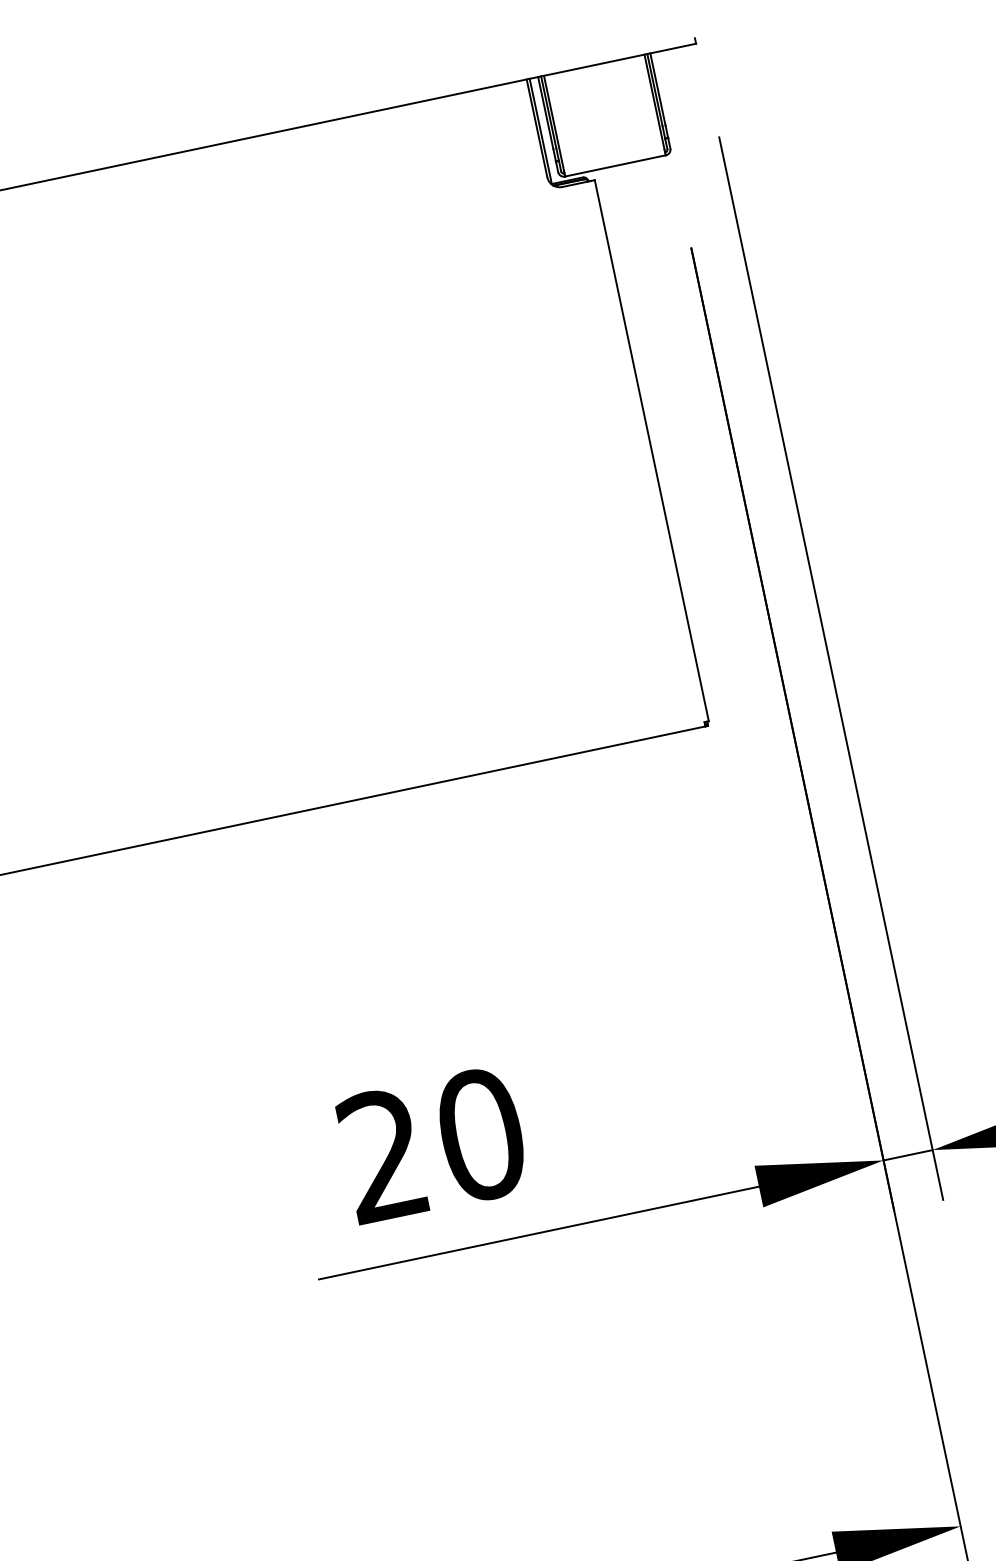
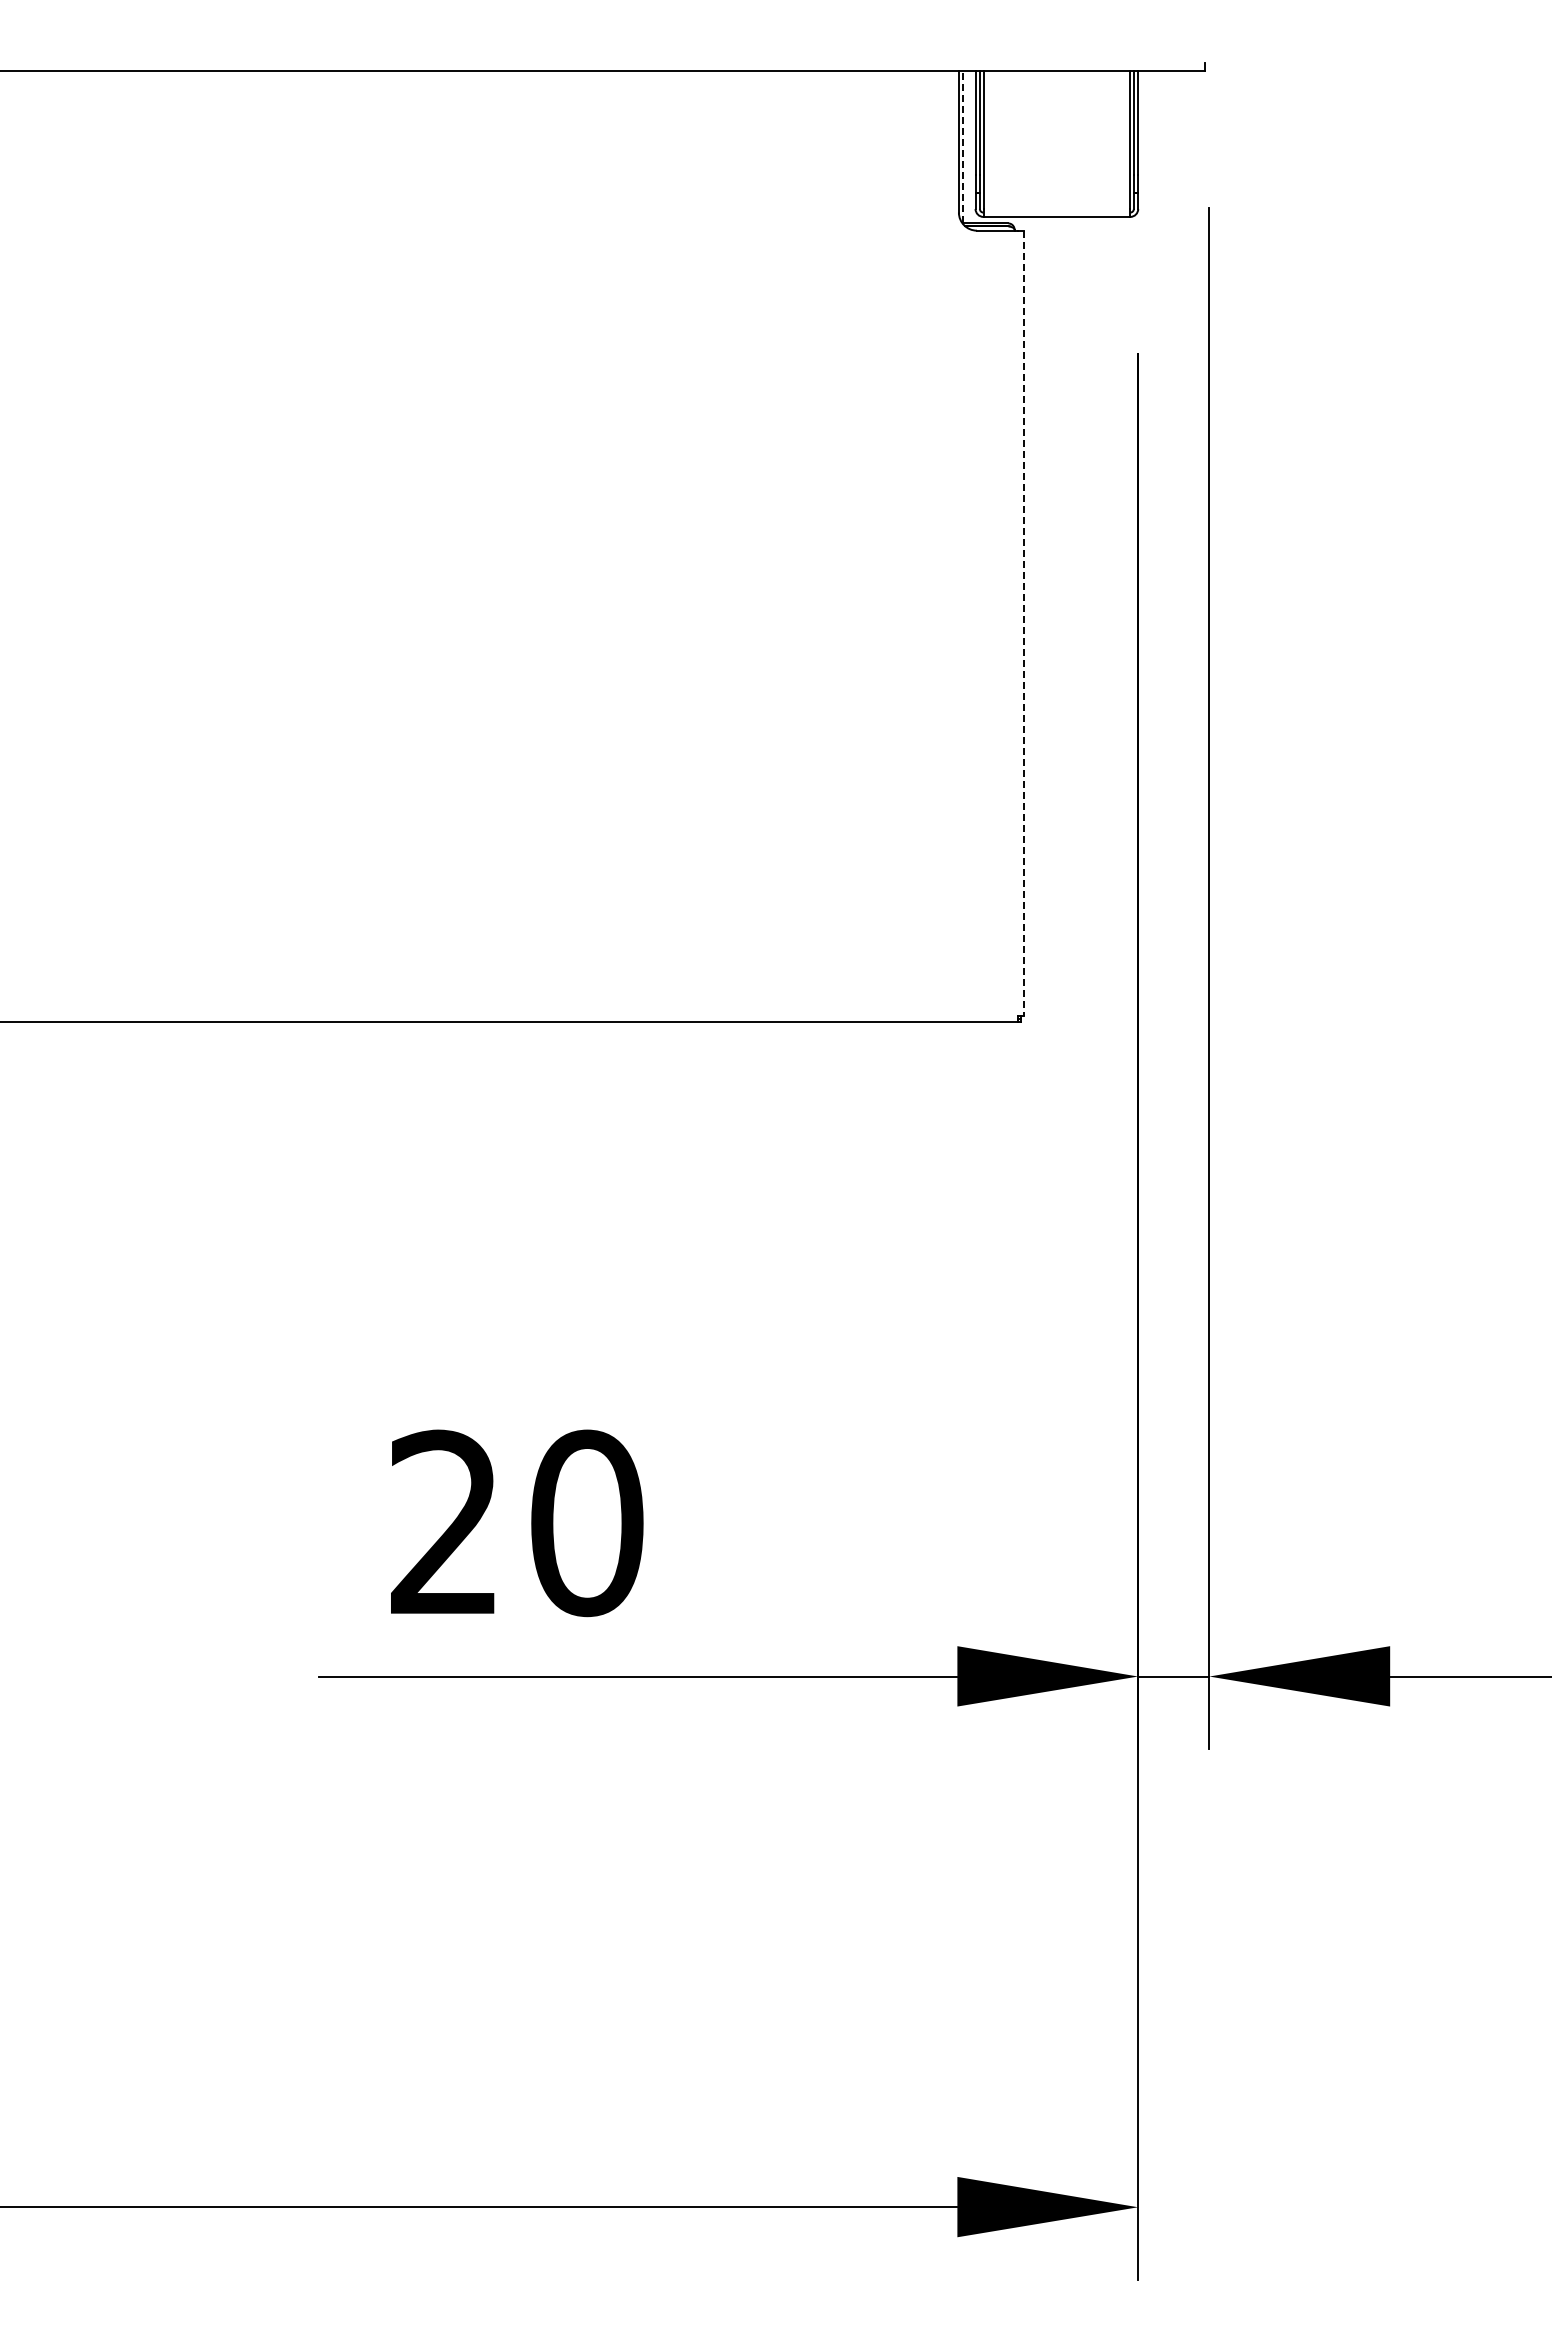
line: (540, 130) -> (963, 146), solid -> dashed
line: (651, 451) -> (1023, 623), solid -> dashed

